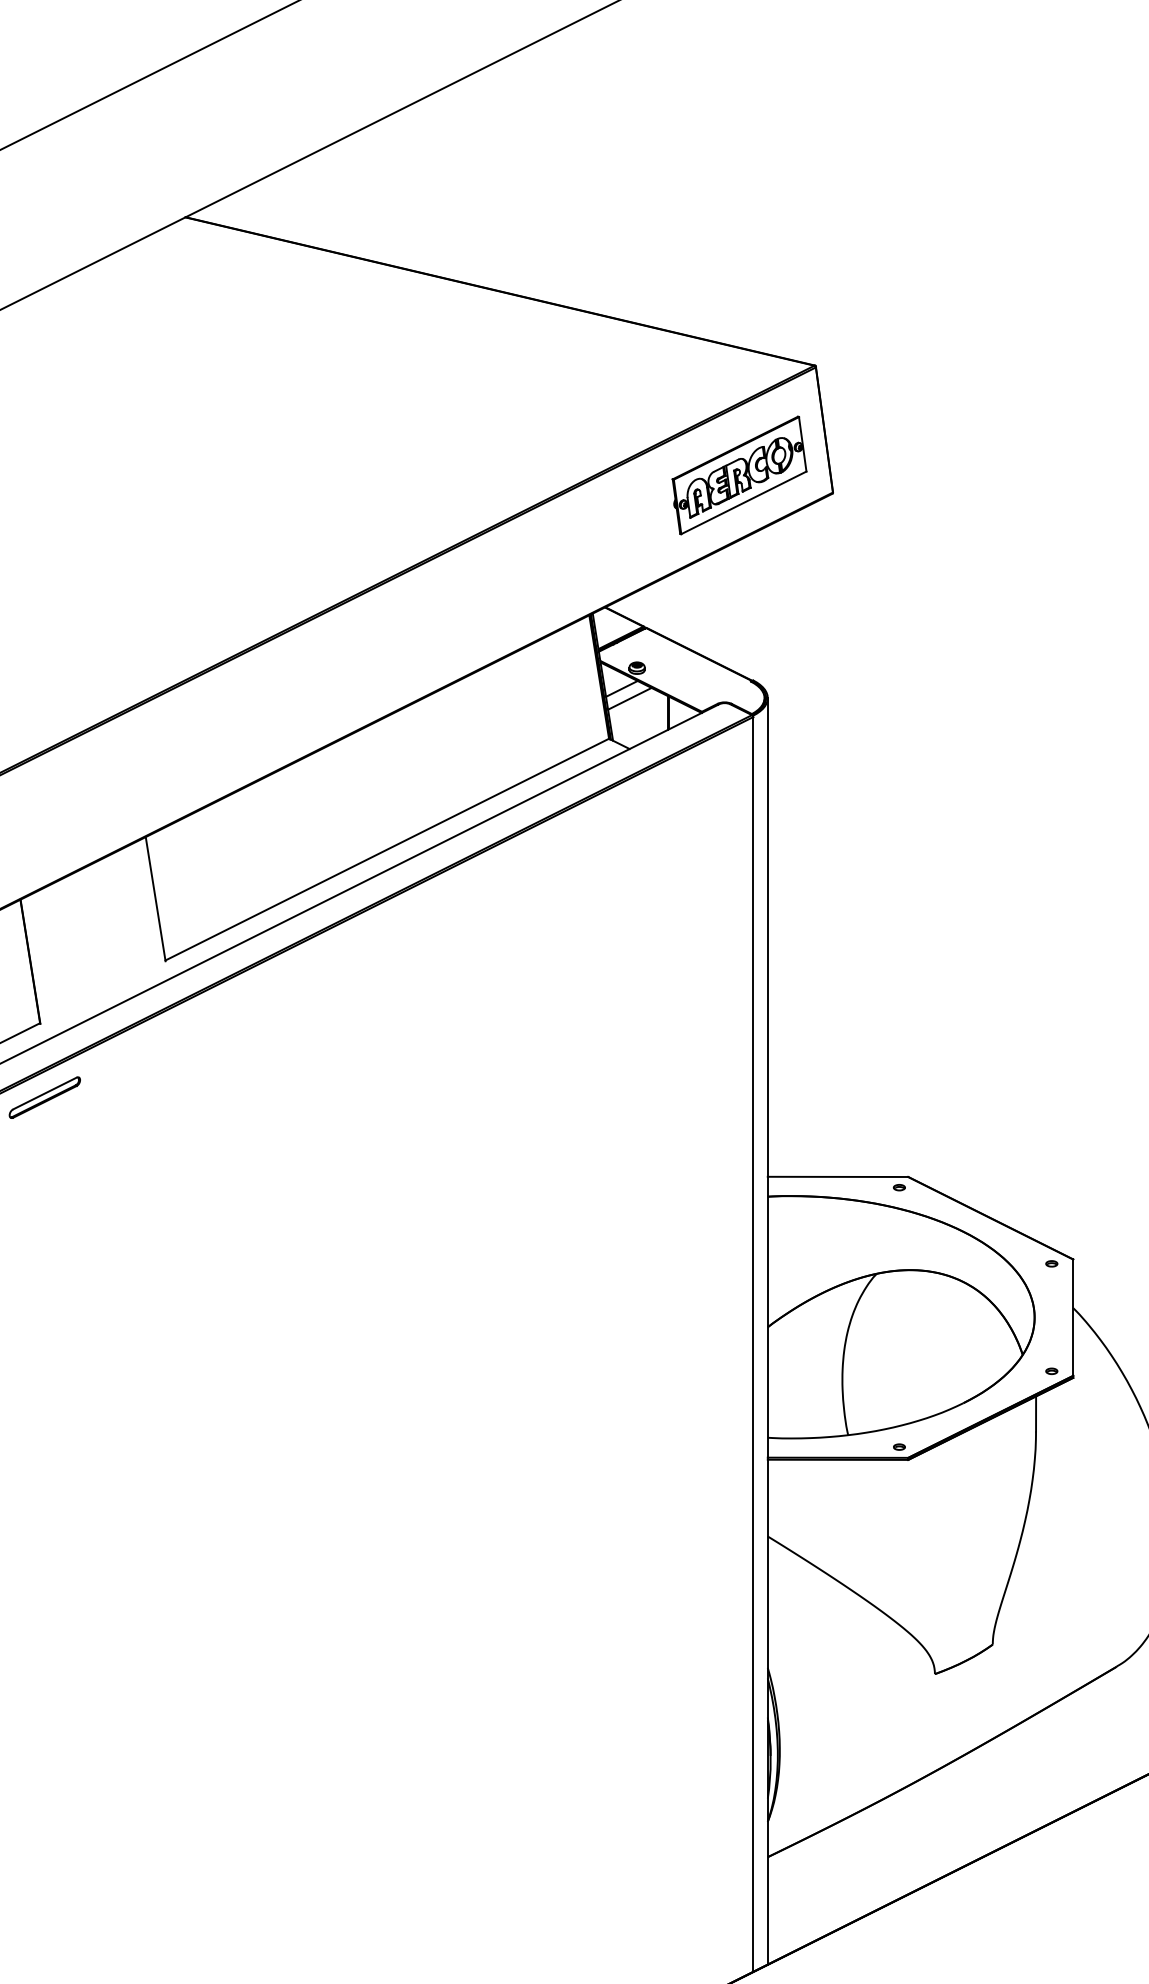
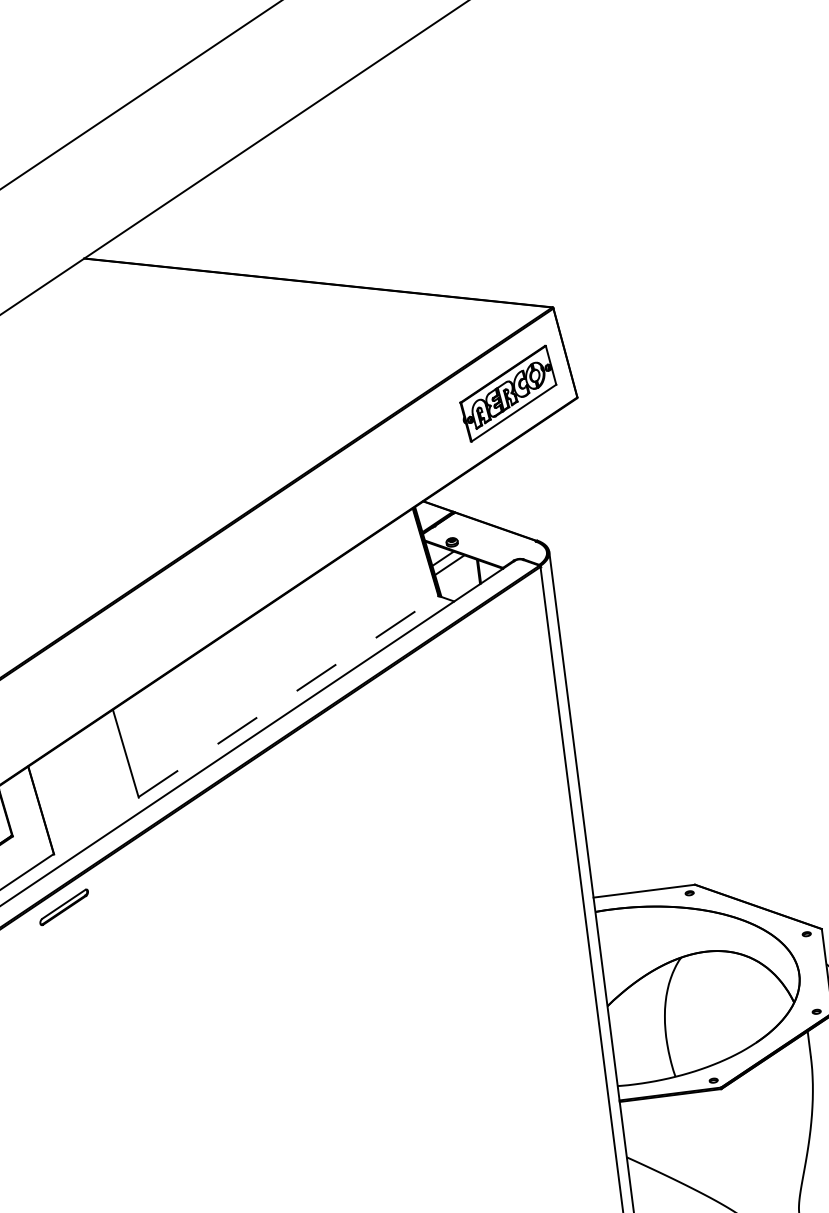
line: (387, 849) -> (288, 696), solid -> dashed

